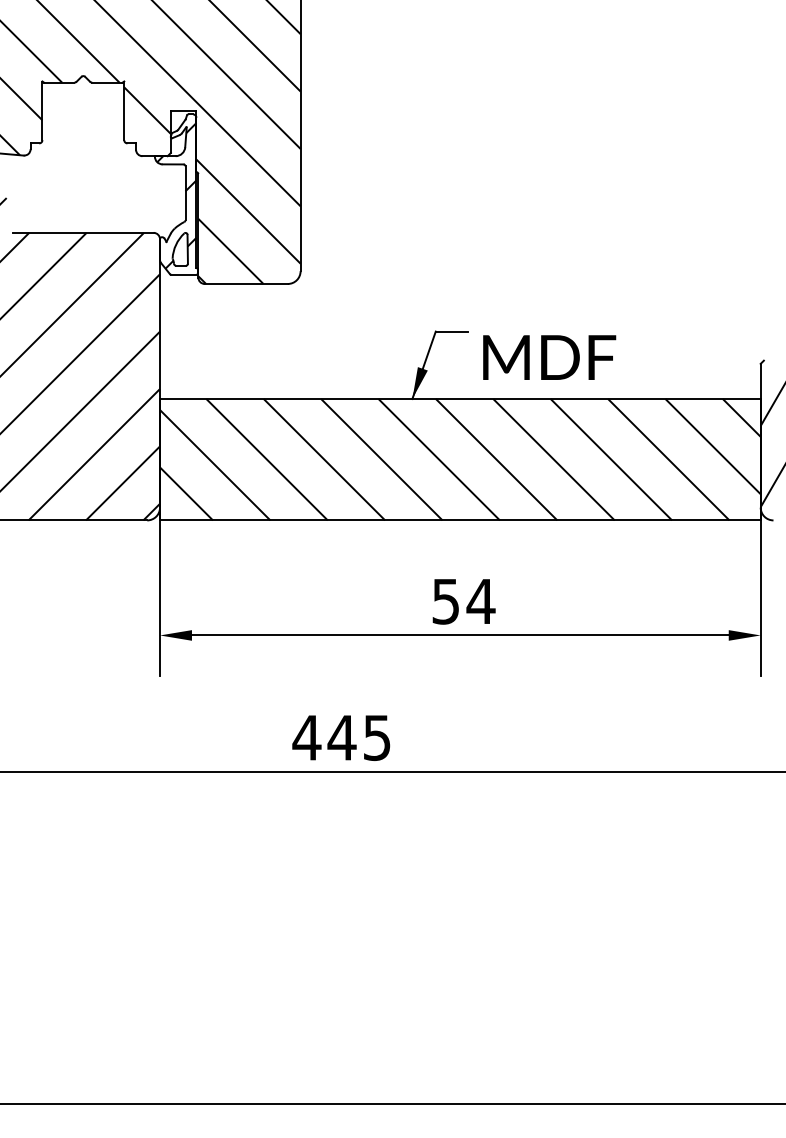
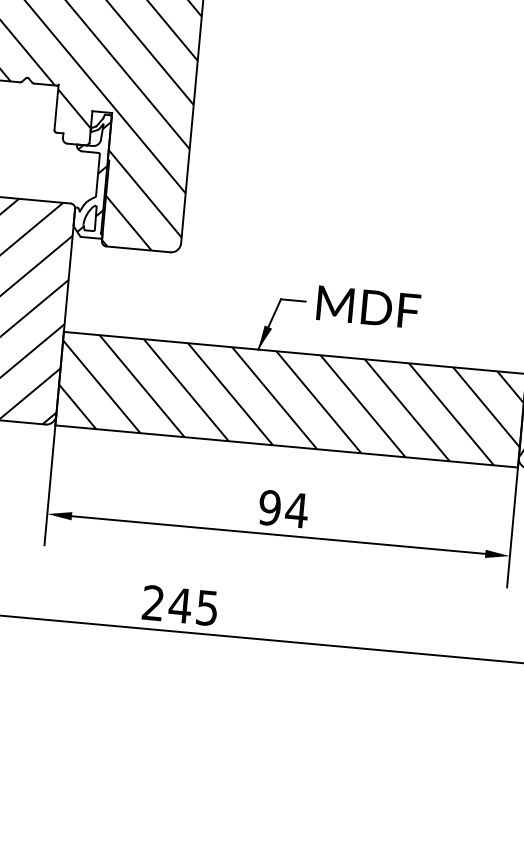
text: (549, 357) -> (368, 307), moved
text: (445, 601) -> (269, 507), 54 -> 94
text: (306, 737) -> (152, 602), 445 -> 245

